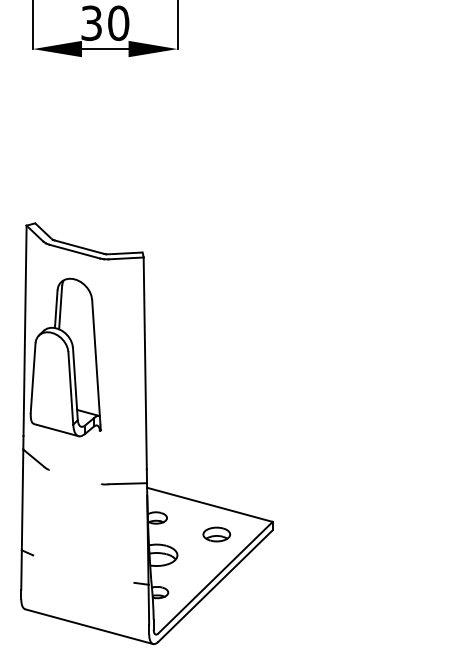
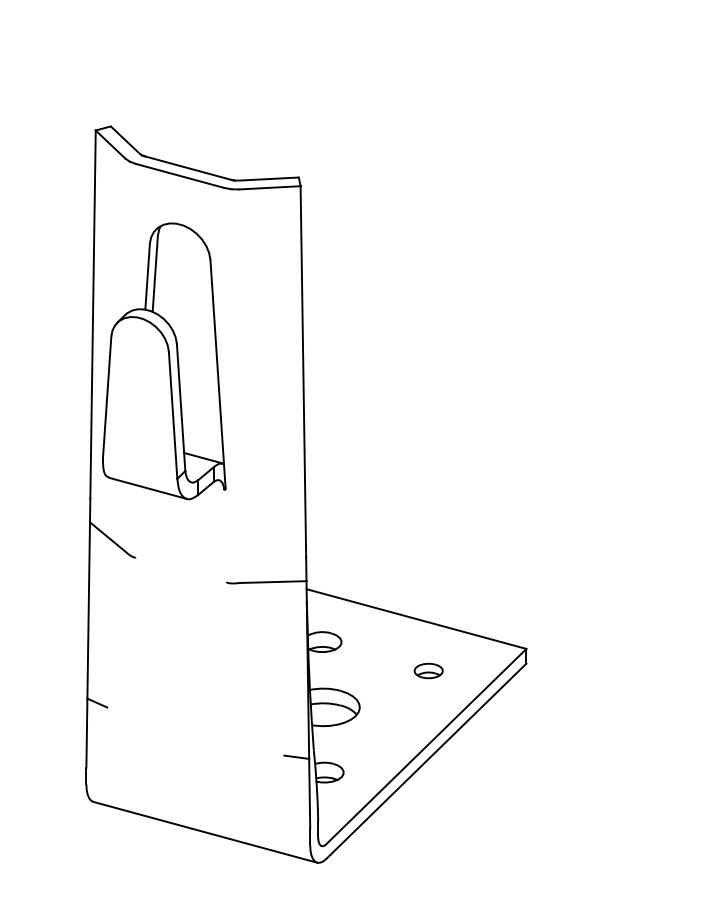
part: (216, 534) -> (428, 670), size x0.6

